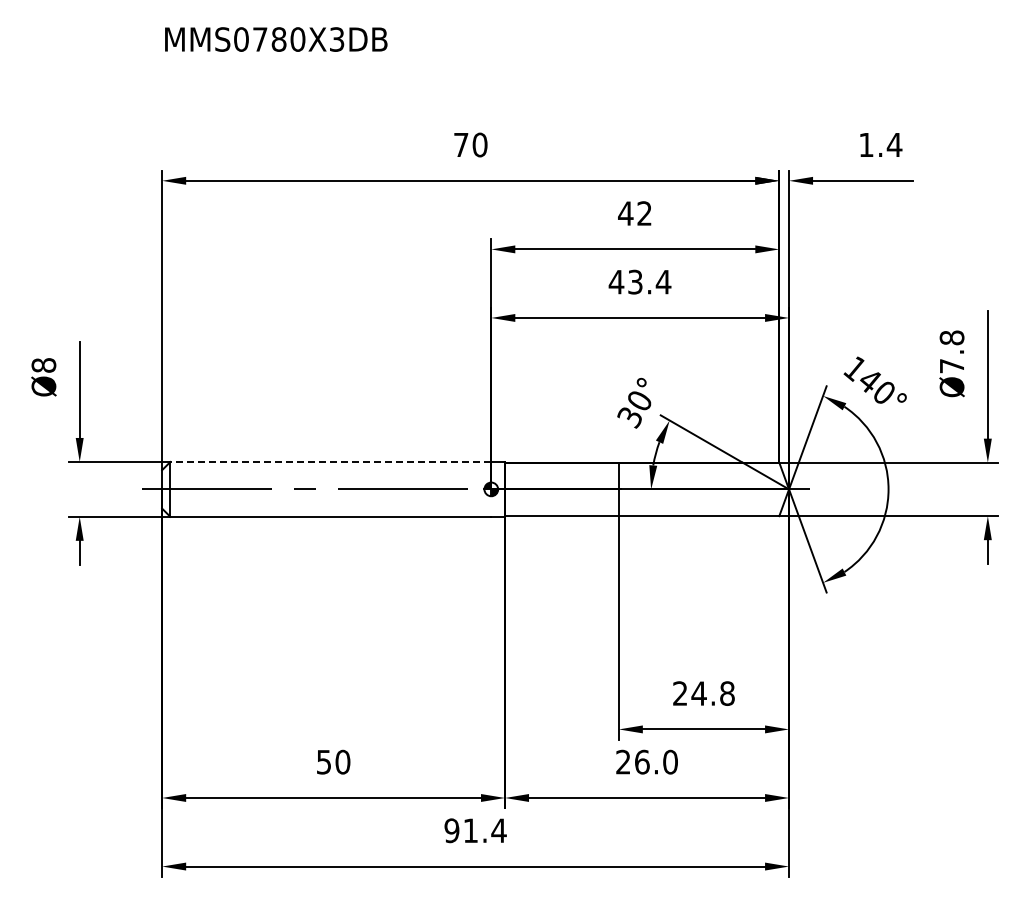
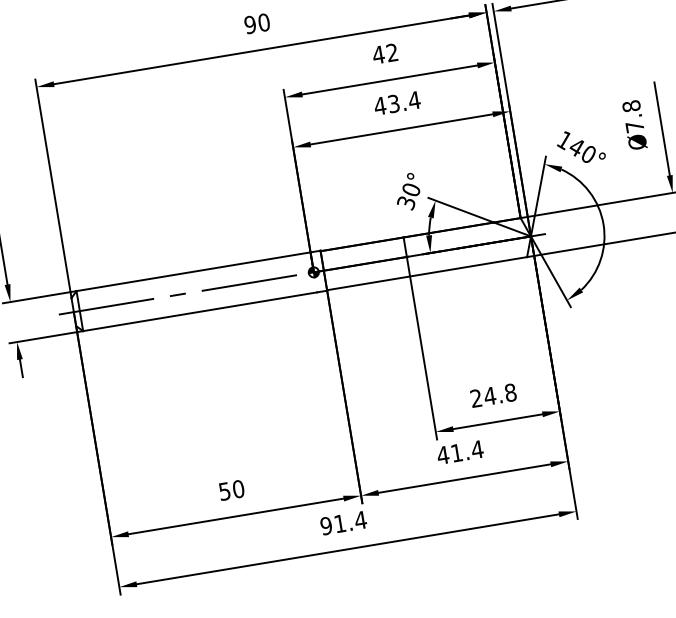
text: (460, 144) -> (249, 24), 70 -> 90
line: (330, 461) -> (193, 271), dashed -> solid
text: (646, 761) -> (459, 452), 26.0 -> 41.4

